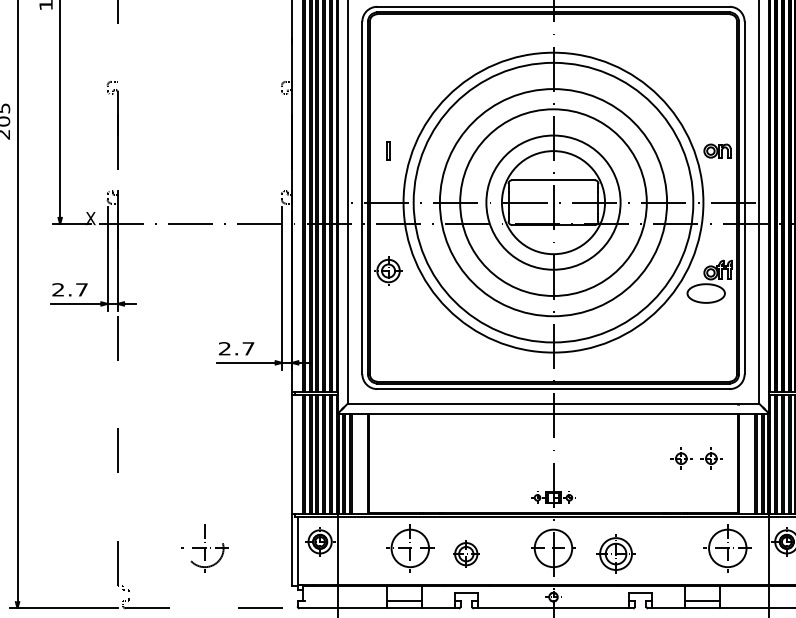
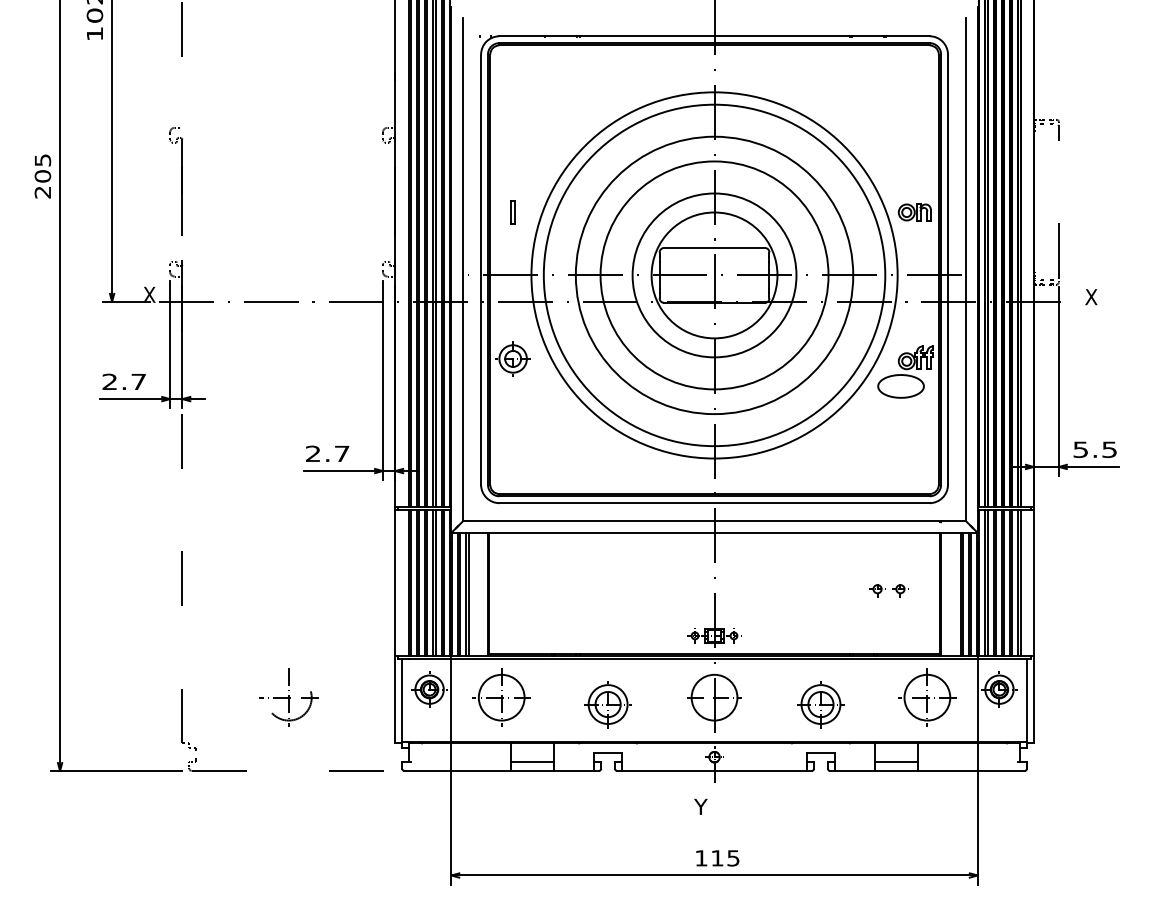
part: (695, 460) -> (888, 590), size x0.62
part: (410, 548) -> (501, 697), moved
part: (465, 554) -> (607, 704), size x1.43
part: (615, 554) -> (820, 704), moved

